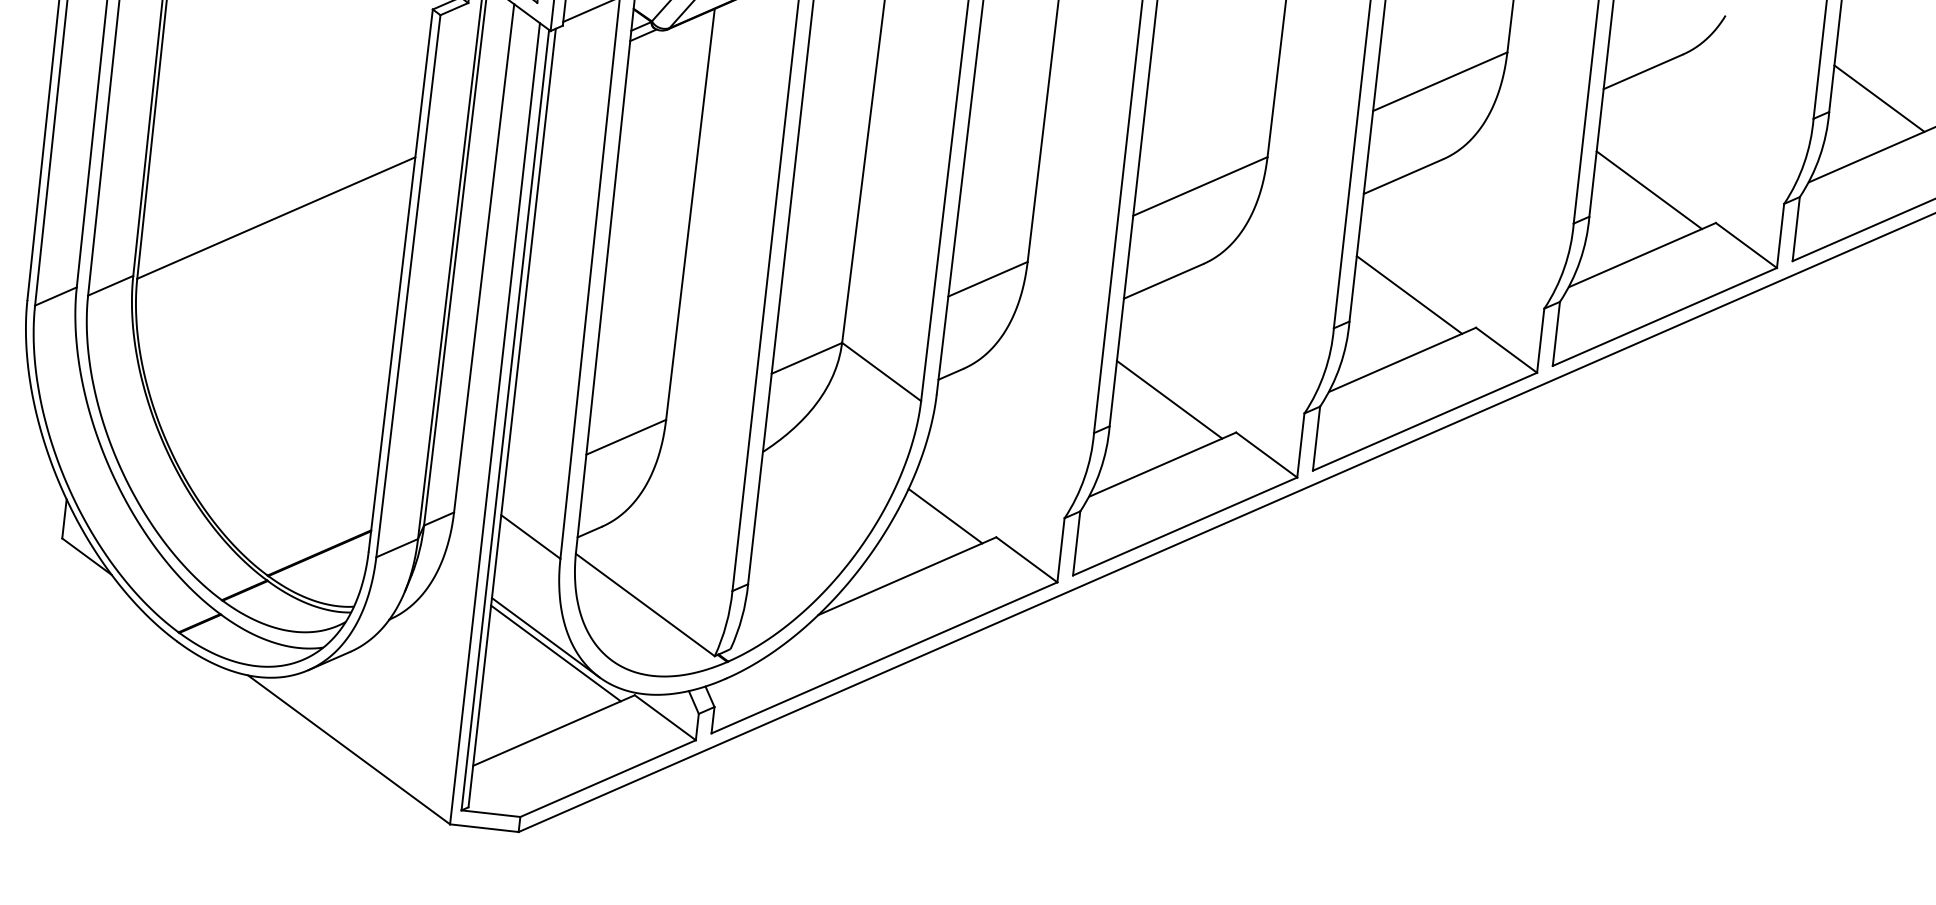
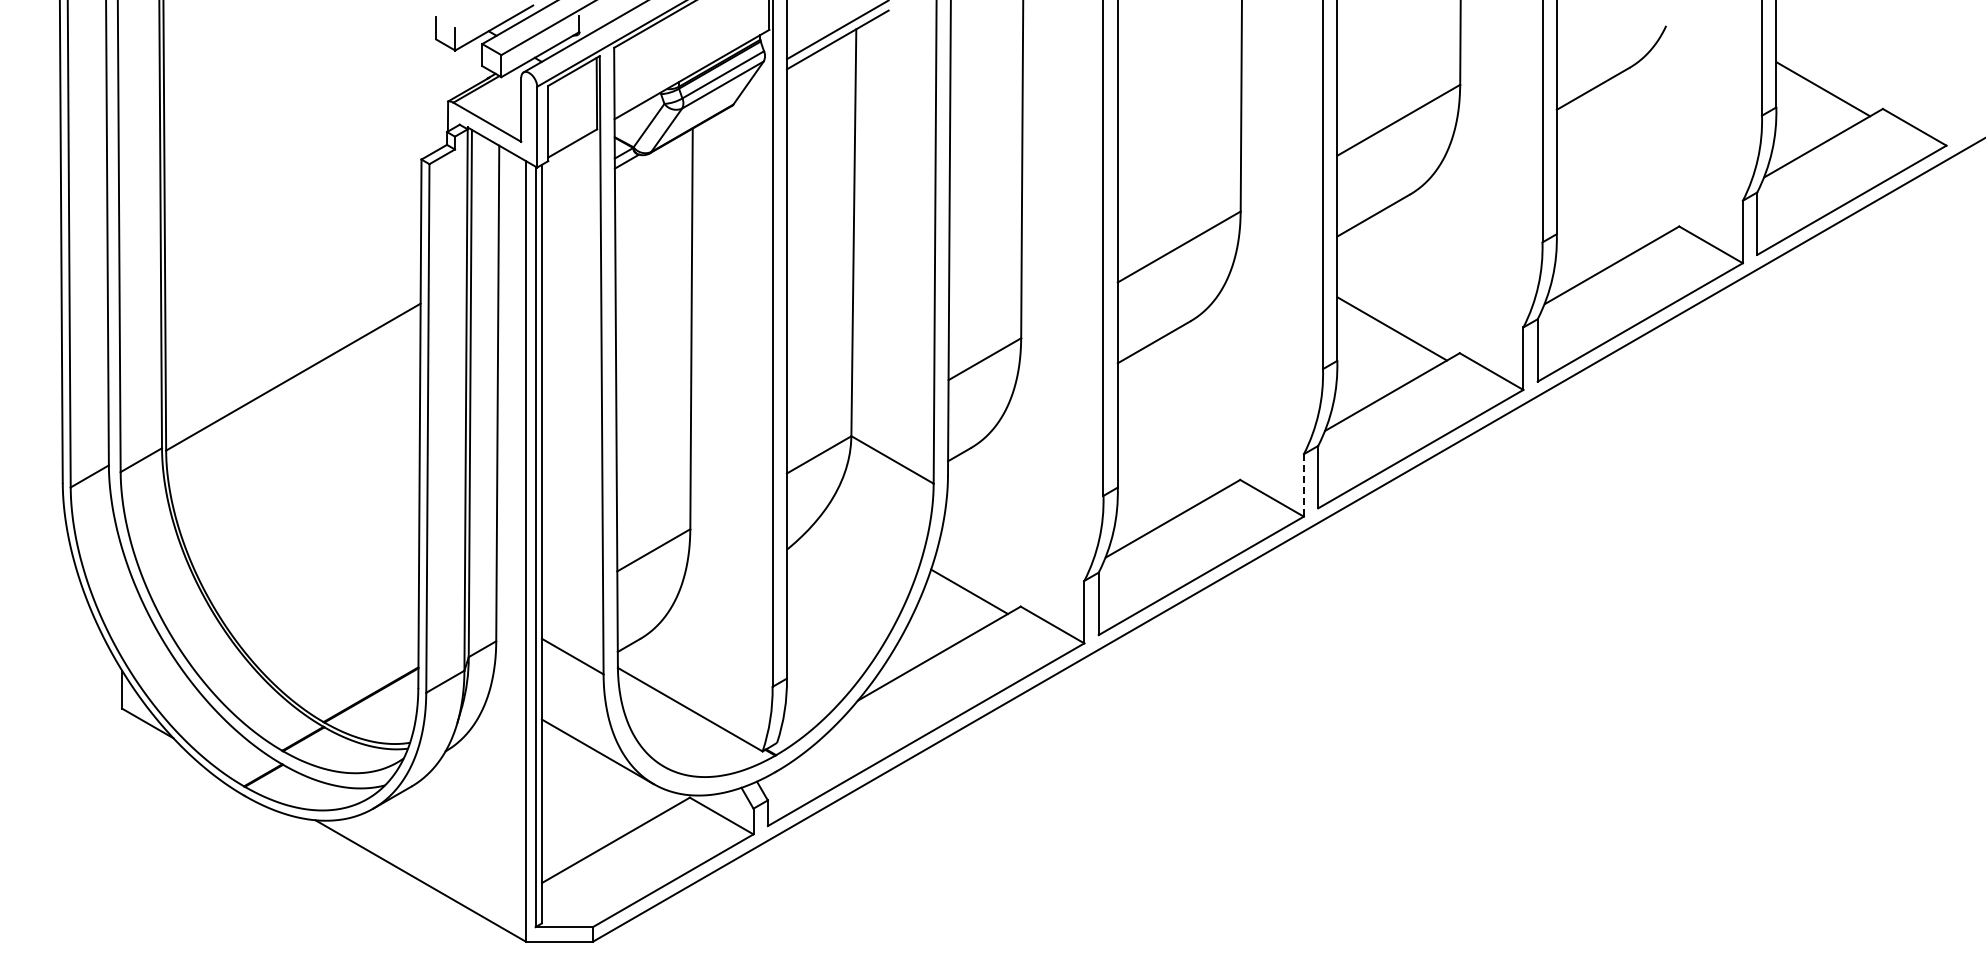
line: (1649, 189) -> (1611, 201), removed
line: (1169, 399) -> (1172, 455), removed
line: (1300, 445) -> (1303, 485), solid -> dashed
line: (556, 652) -> (609, 765), removed

